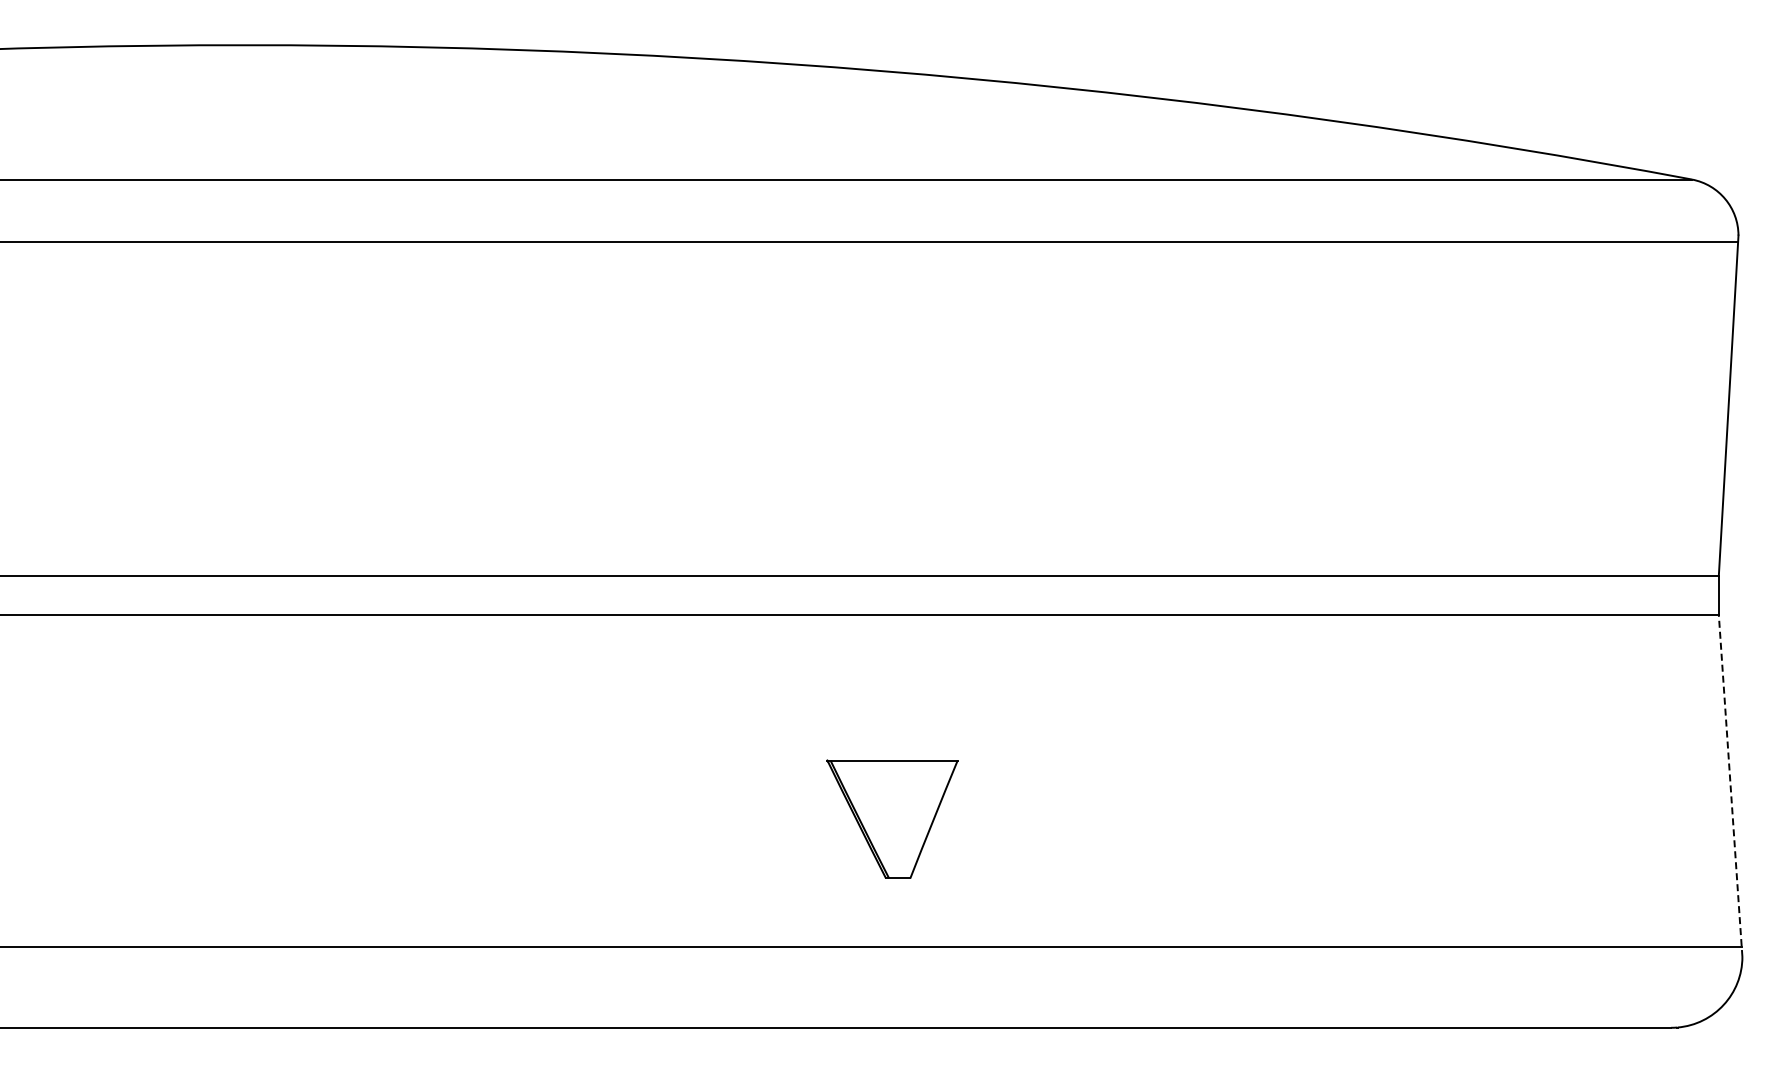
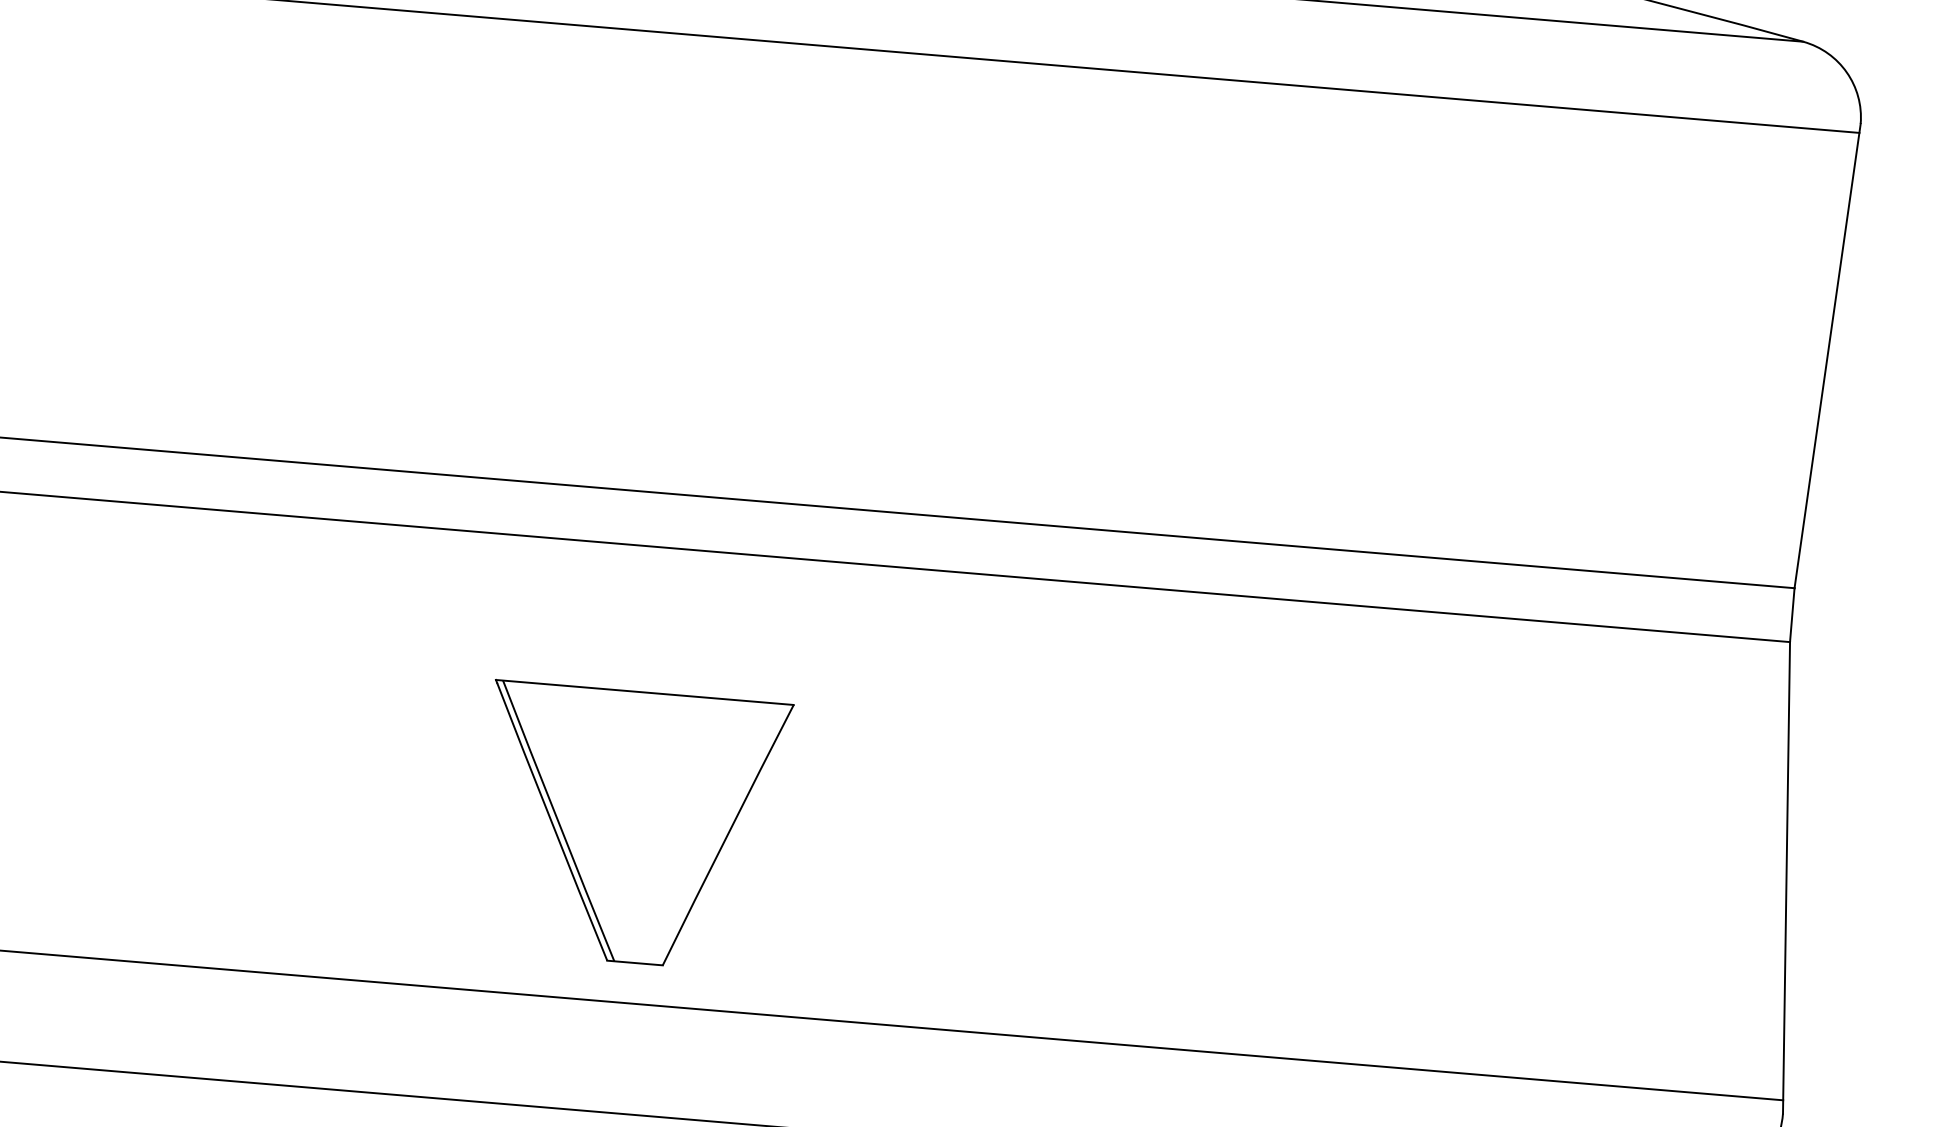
line: (1730, 785) -> (1786, 877), dashed -> solid
part: (892, 819) -> (633, 827), size x1.67

